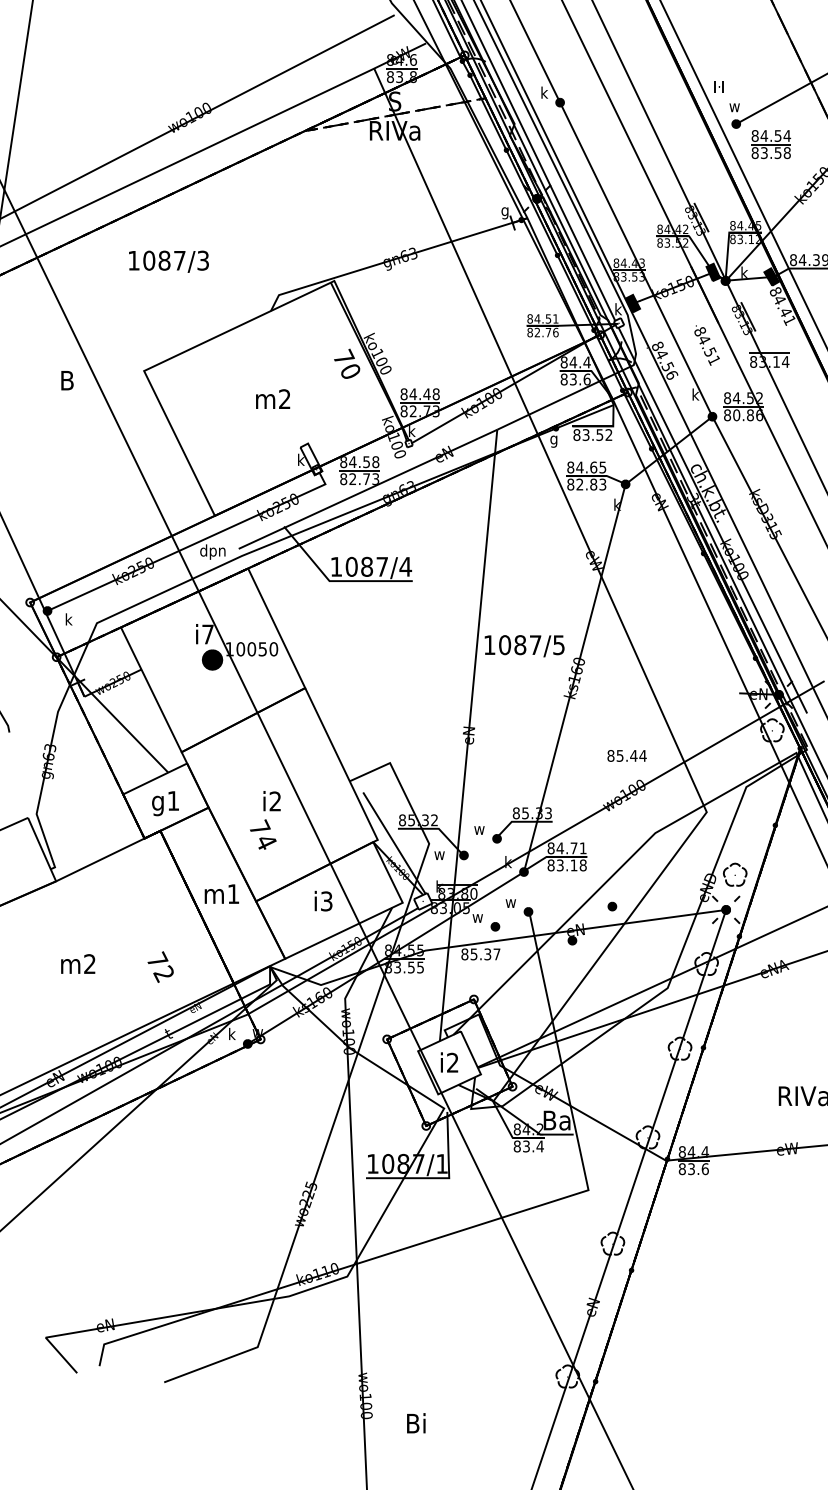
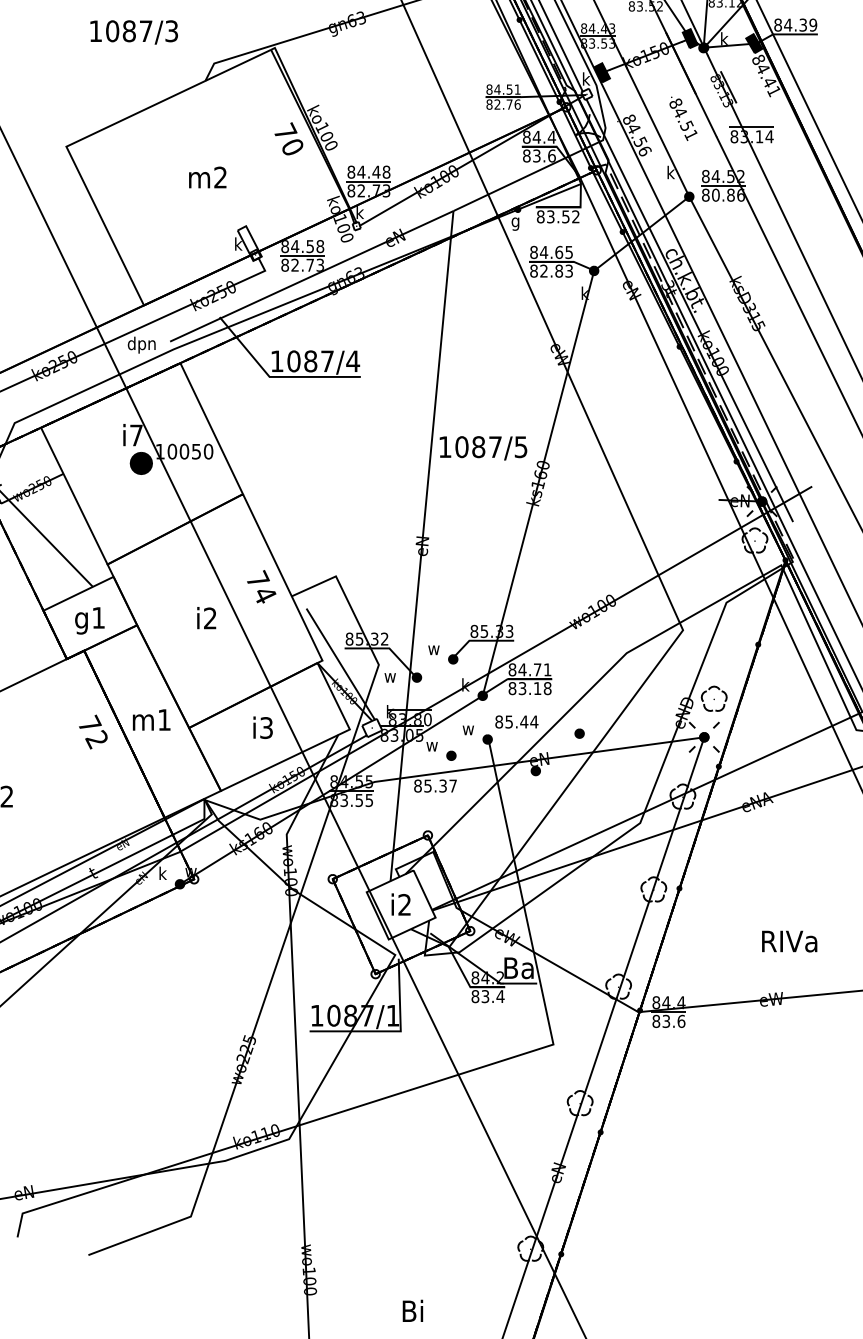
text: (168, 261) -> (133, 32), moved
text: (626, 755) -> (516, 721), moved
text: (263, 834) -> (261, 586), moved
text: (160, 966) -> (93, 731), moved
text: (416, 1423) -> (413, 1311), moved

